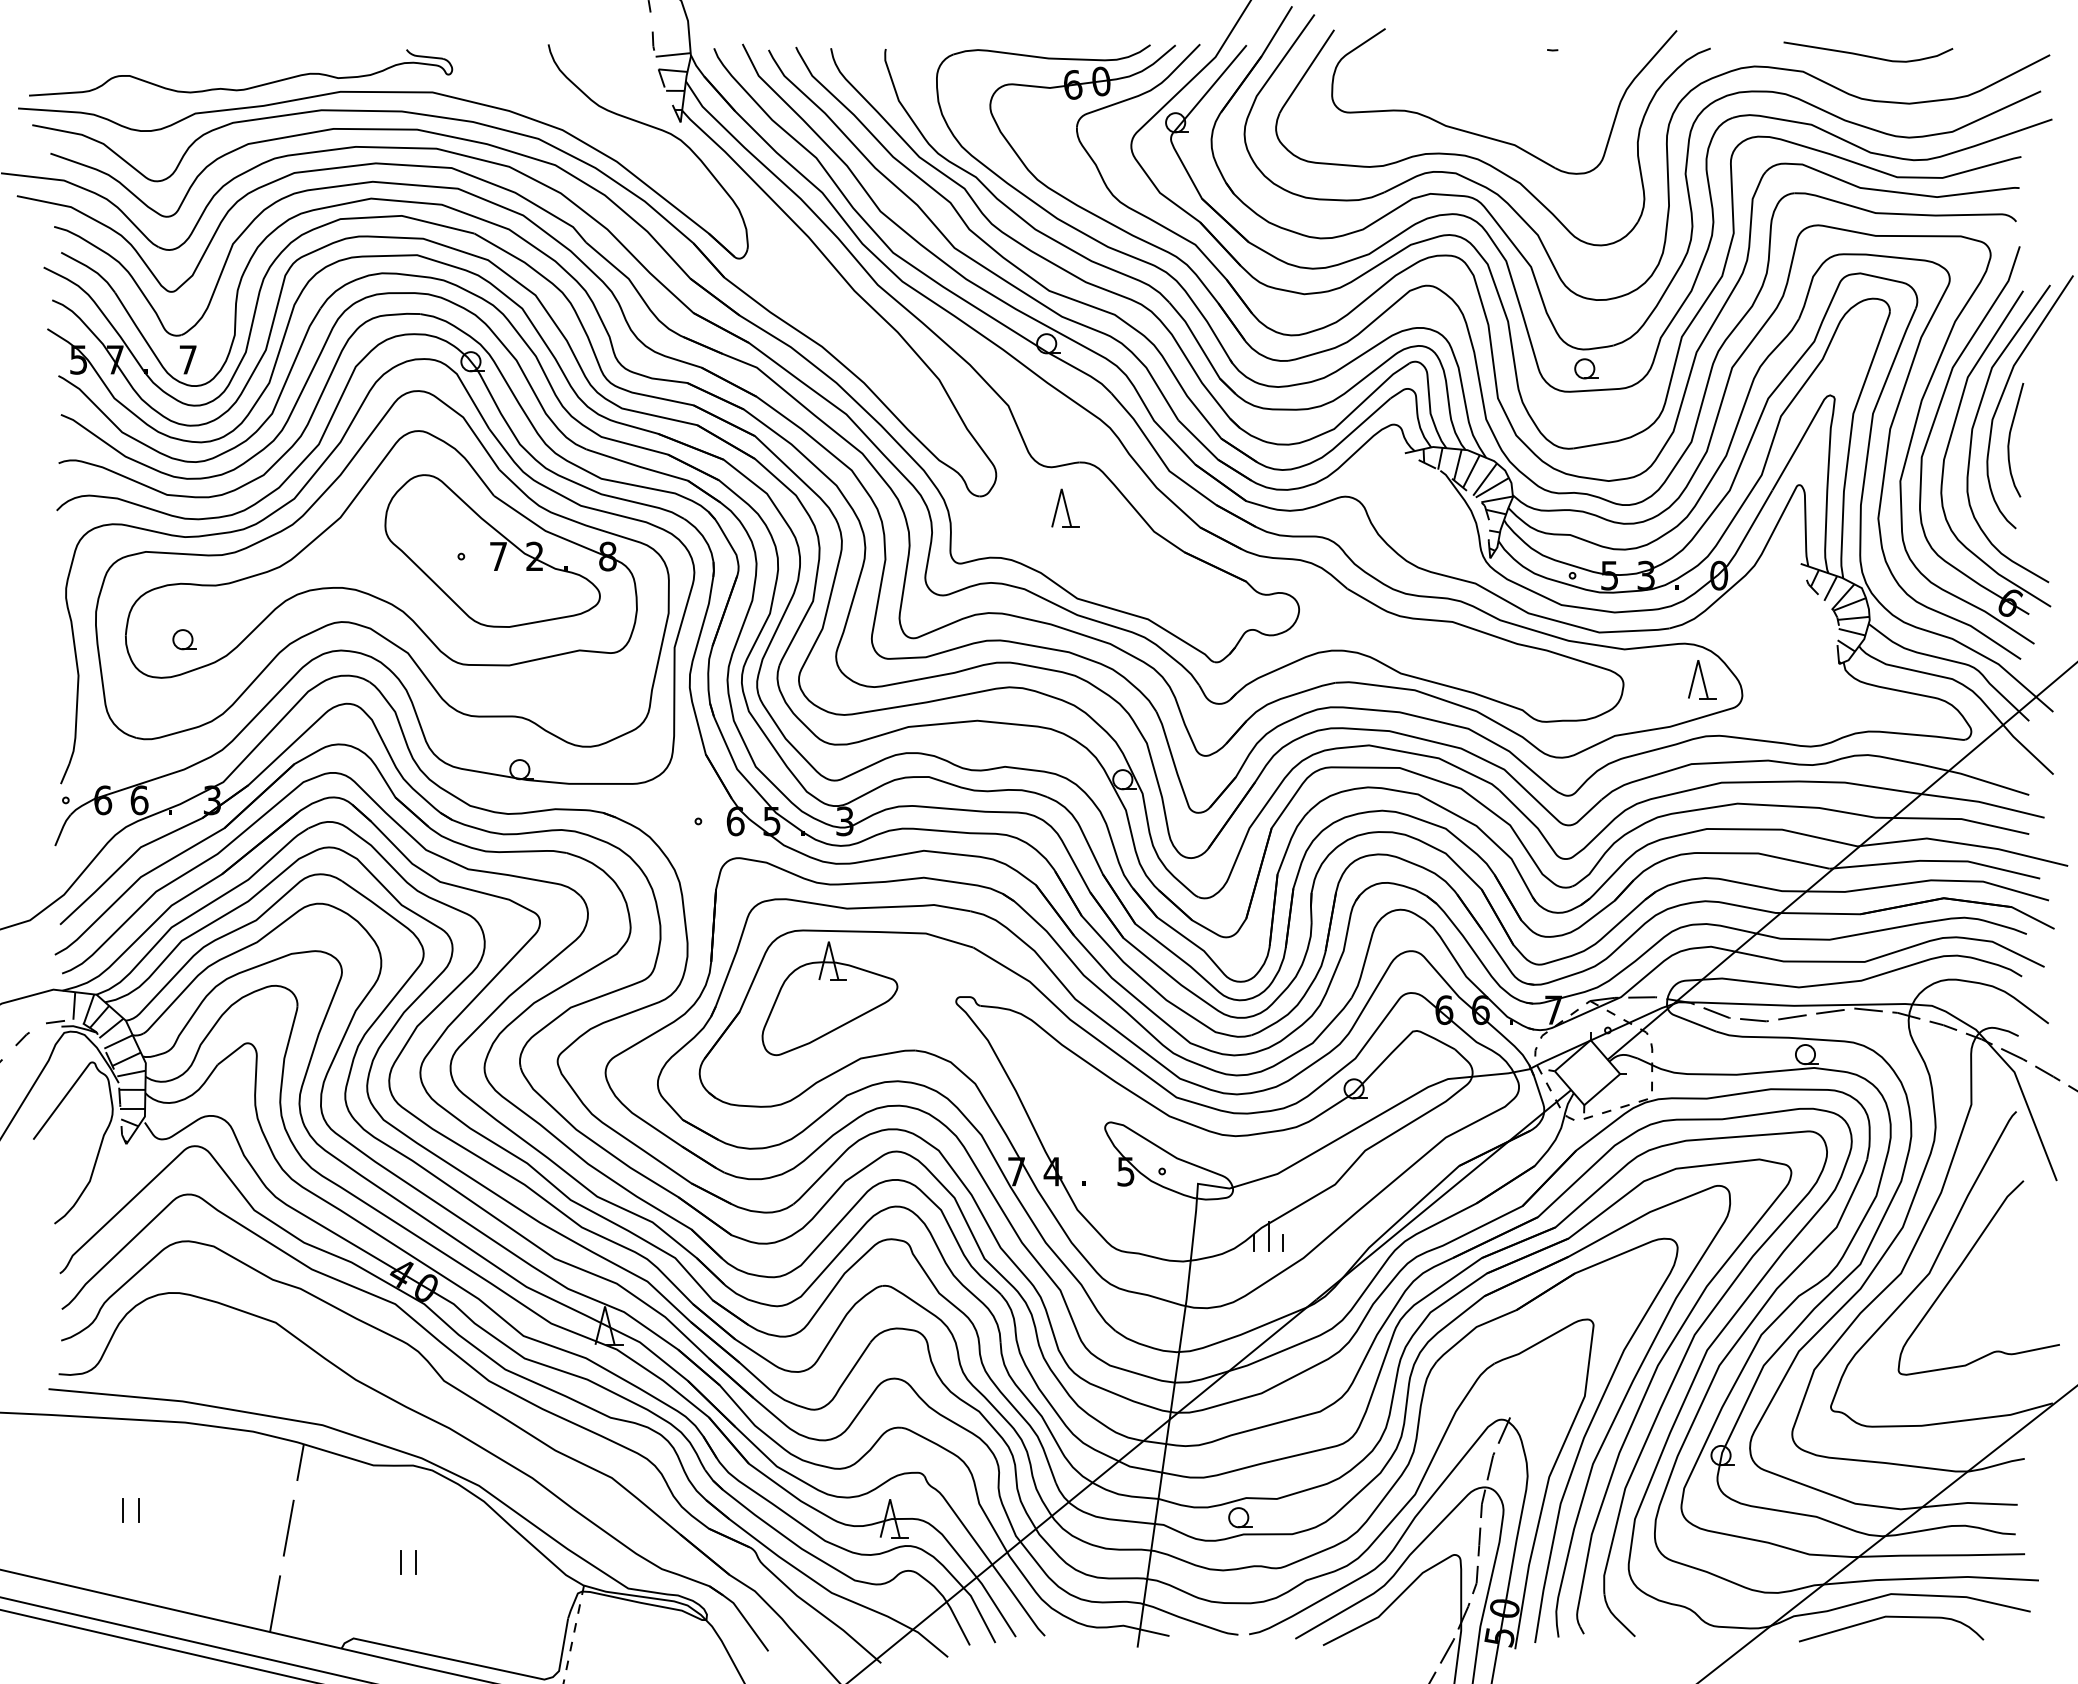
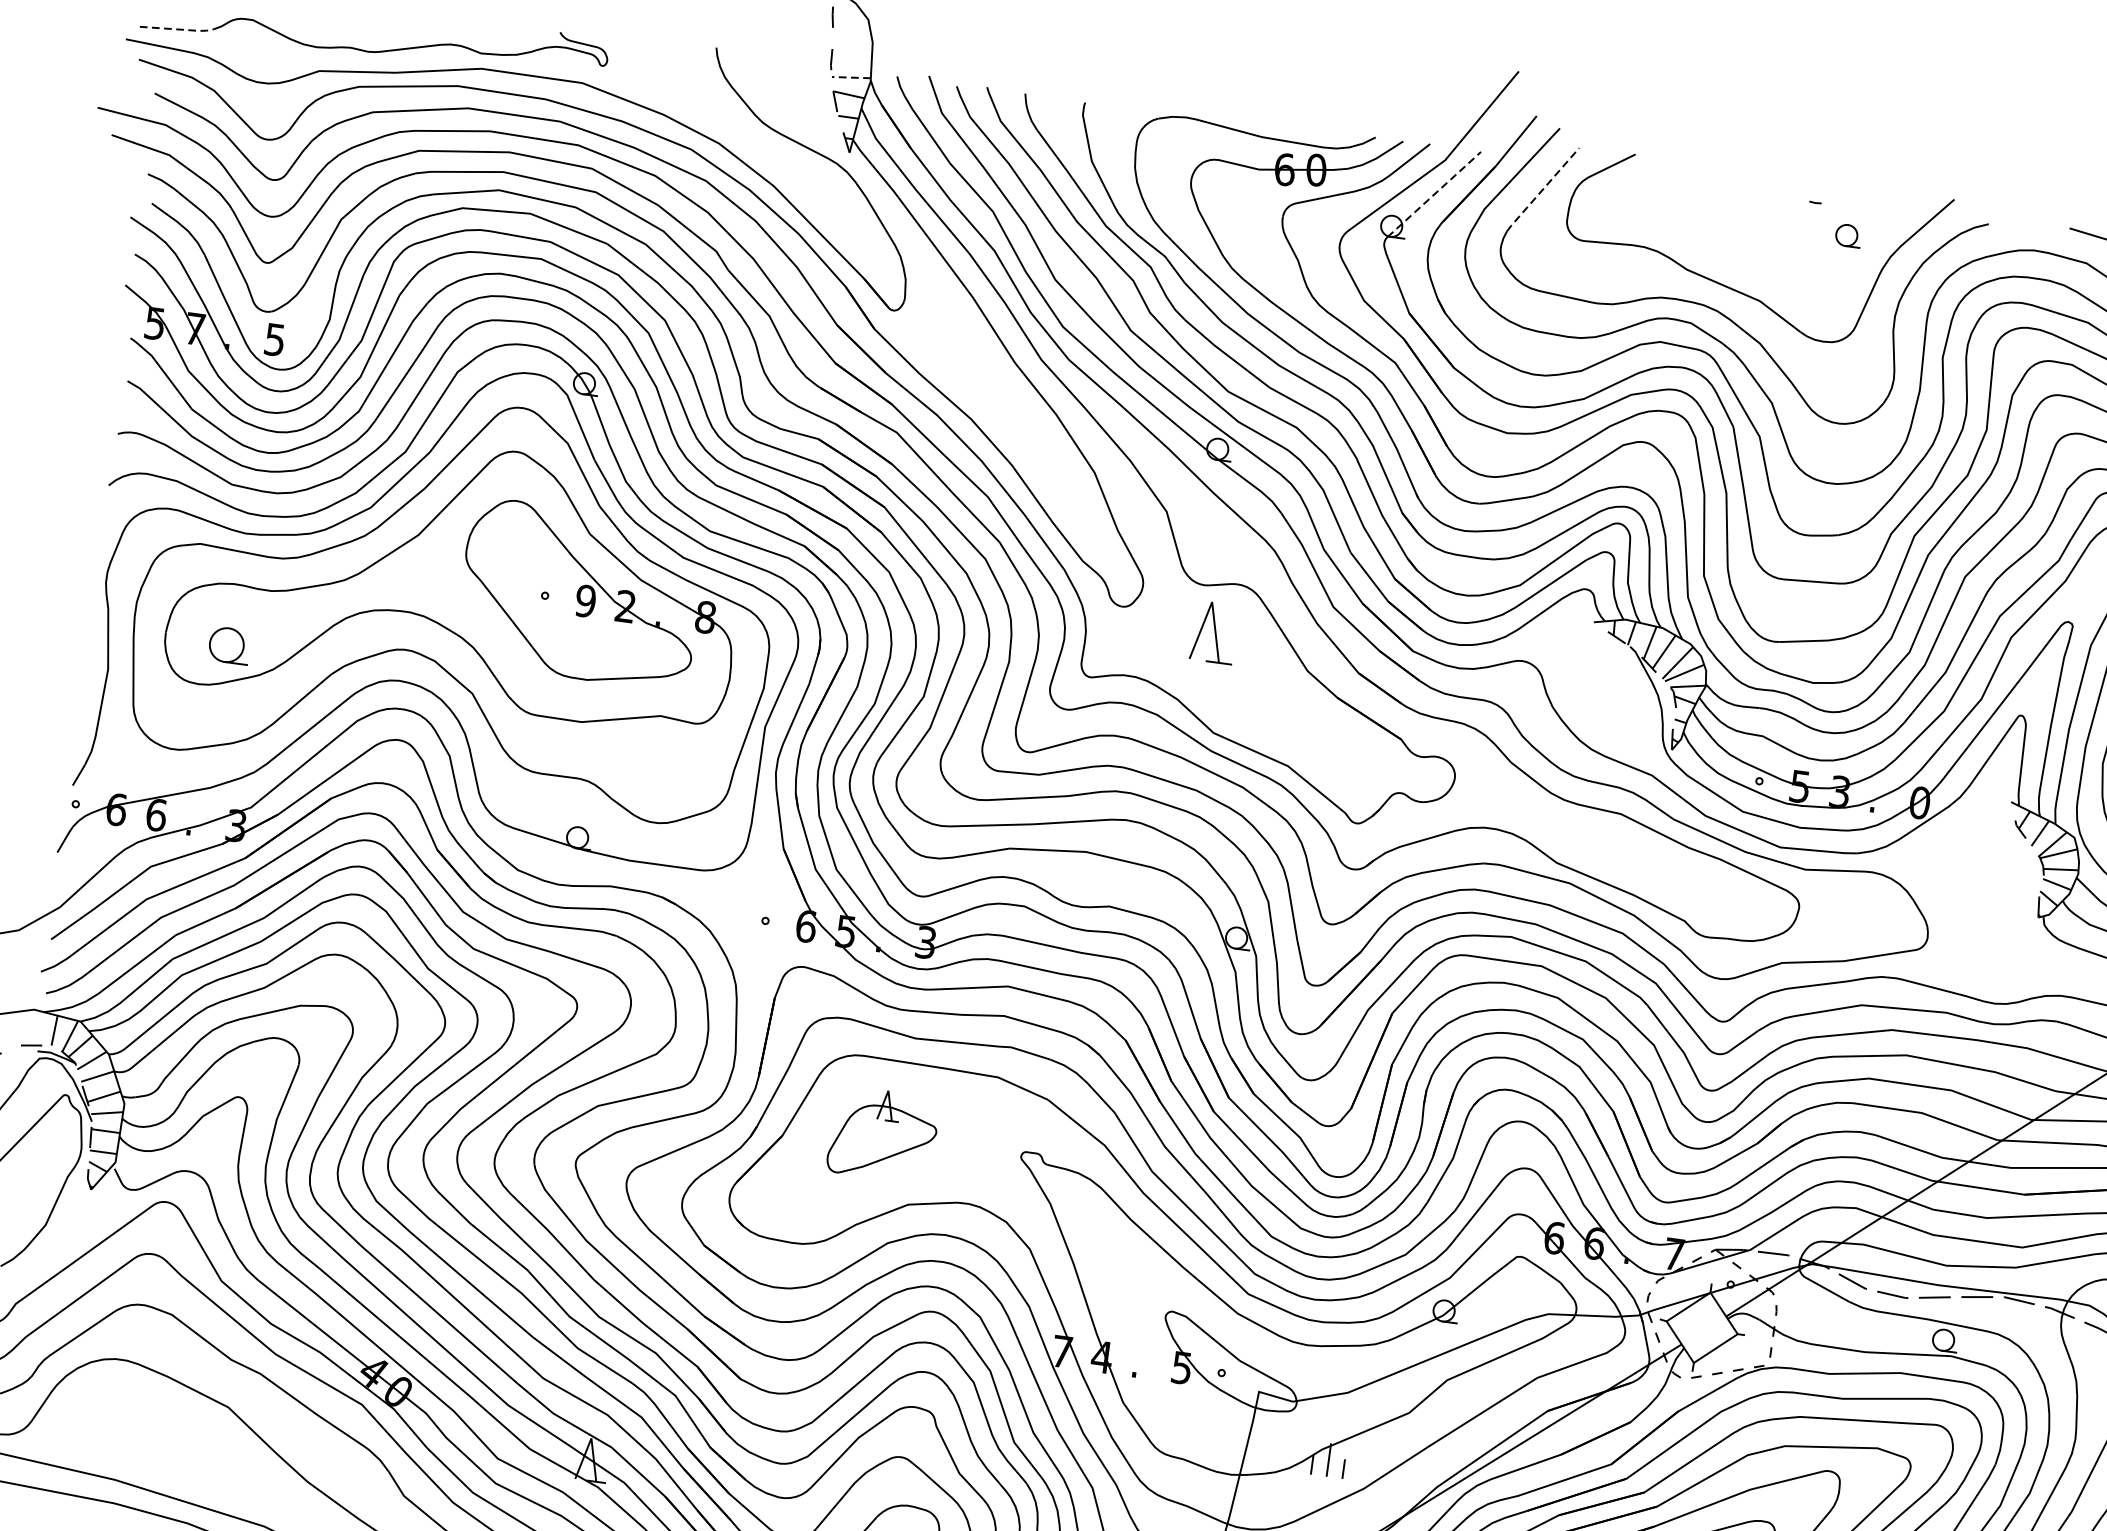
line: (673, 54) -> (851, 77), solid -> dashed
line: (1306, 72) -> (1542, 190), solid -> dashed
line: (1210, 88) -> (1434, 193), solid -> dashed
line: (63, 93) -> (177, 29), solid -> dashed
text: (187, 359) -> (274, 339), 7 -> 5
part: (1586, 368) -> (1848, 235), moved
part: (1065, 507) -> (1214, 631), size x1.4
text: (498, 556) -> (585, 601), 7 -> 9
part: (184, 639) -> (229, 645), size x1.6
part: (1702, 679) -> (1886, 914), removed
part: (829, 998) -> (882, 1134), size x0.7

